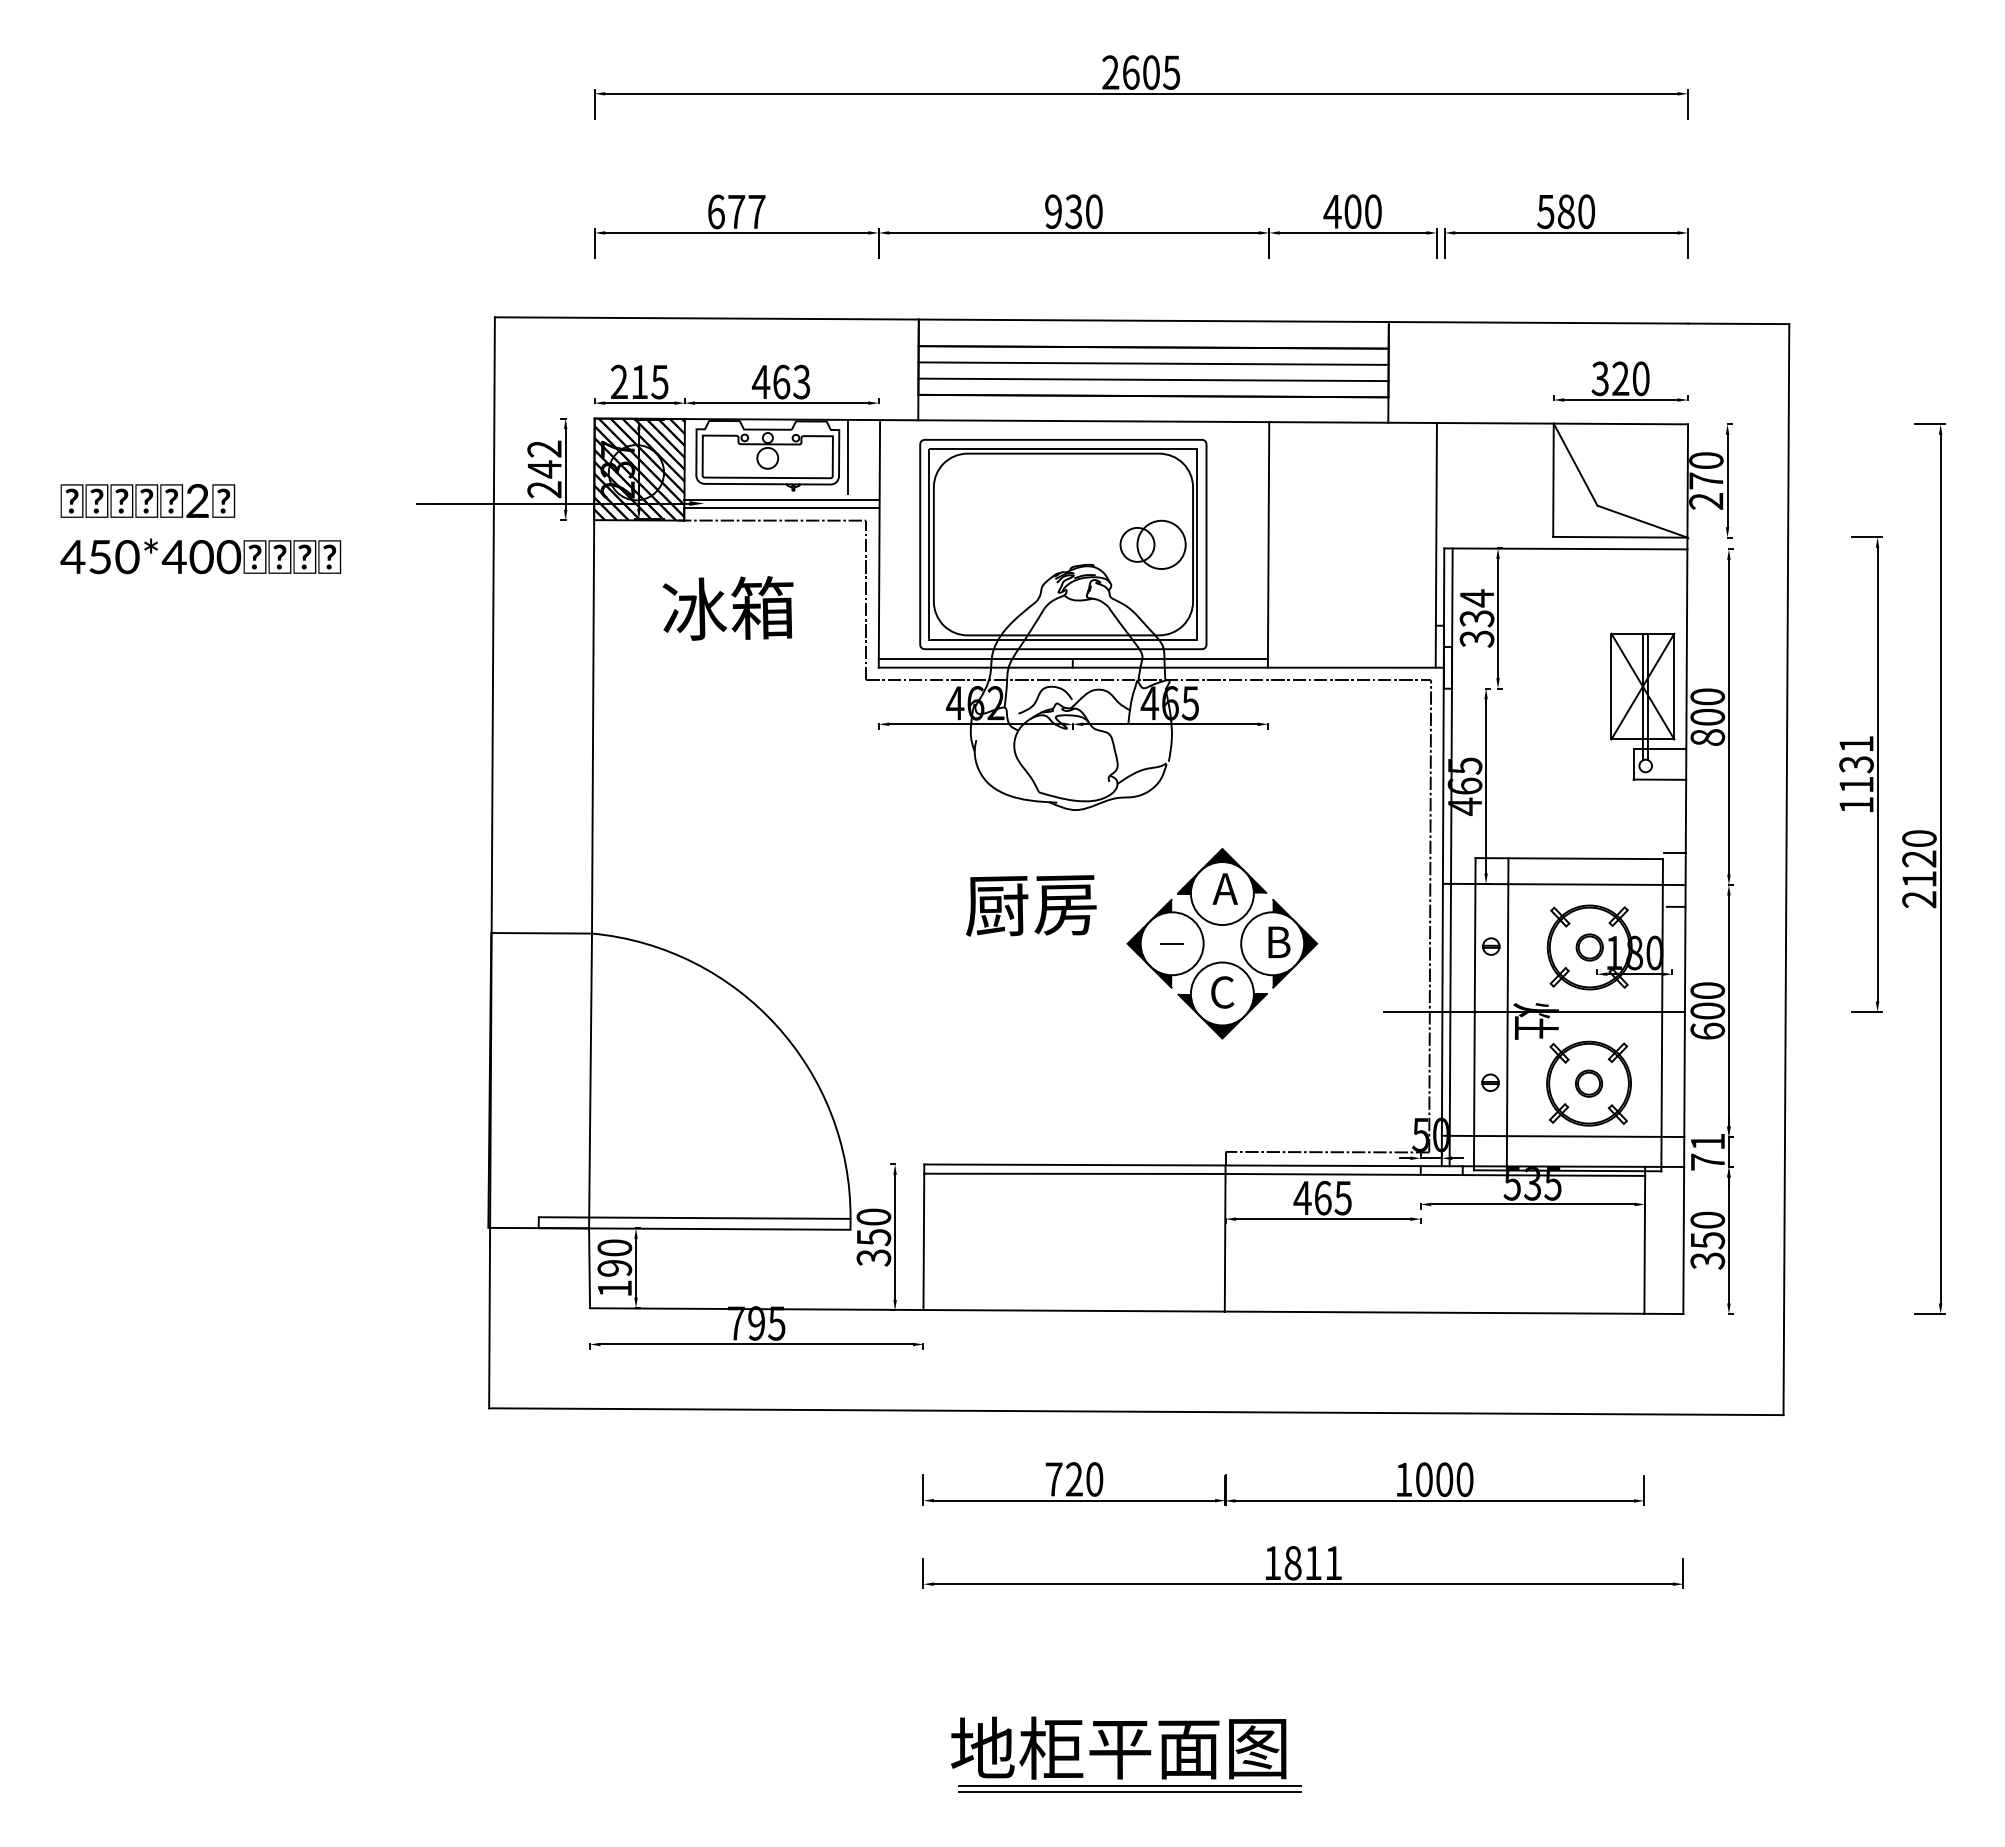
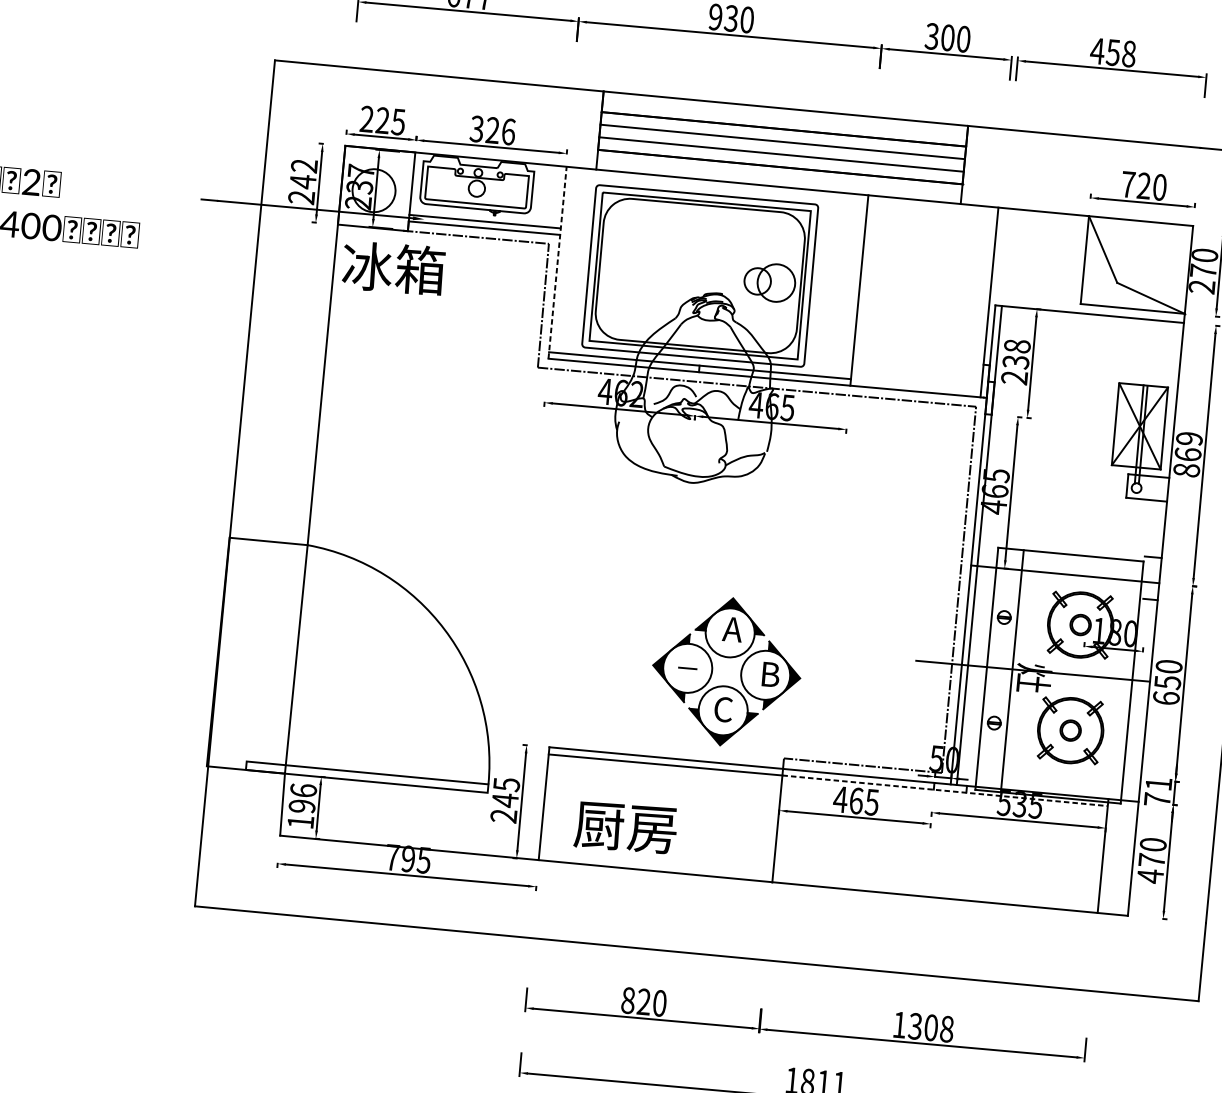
text: (1332, 211) -> (932, 36), 400 -> 300
text: (1565, 211) -> (1112, 52), 580 -> 458
text: (1599, 378) -> (1127, 184), 320 -> 720
text: (639, 381) -> (382, 120), 215 -> 225
text: (780, 381) -> (492, 129), 463 -> 326
line: (848, 456) -> (539, 192), removed
hatch: (639, 469) -> (376, 188), removed
line: (879, 543) -> (557, 262), solid -> dashed
text: (727, 608) -> (392, 268), moved
text: (1476, 618) -> (1015, 361), 334 -> 238
text: (1707, 706) -> (1188, 446), 800 -> 869
text: (1031, 905) -> (626, 827), moved
part: (1222, 925) -> (728, 657), moved
text: (1707, 1010) -> (1167, 682), 600 -> 650
line: (1562, 1136) -> (1046, 769), removed
line: (1435, 1174) -> (945, 790), solid -> dashed
text: (873, 1237) -> (504, 800), 350 -> 245
text: (614, 1247) -> (303, 790), 190 -> 196
text: (1707, 1251) -> (1150, 869), 350 -> 470
text: (1053, 1479) -> (627, 1000), 720 -> 820
text: (1444, 1479) -> (931, 1027), 1000 -> 1308

